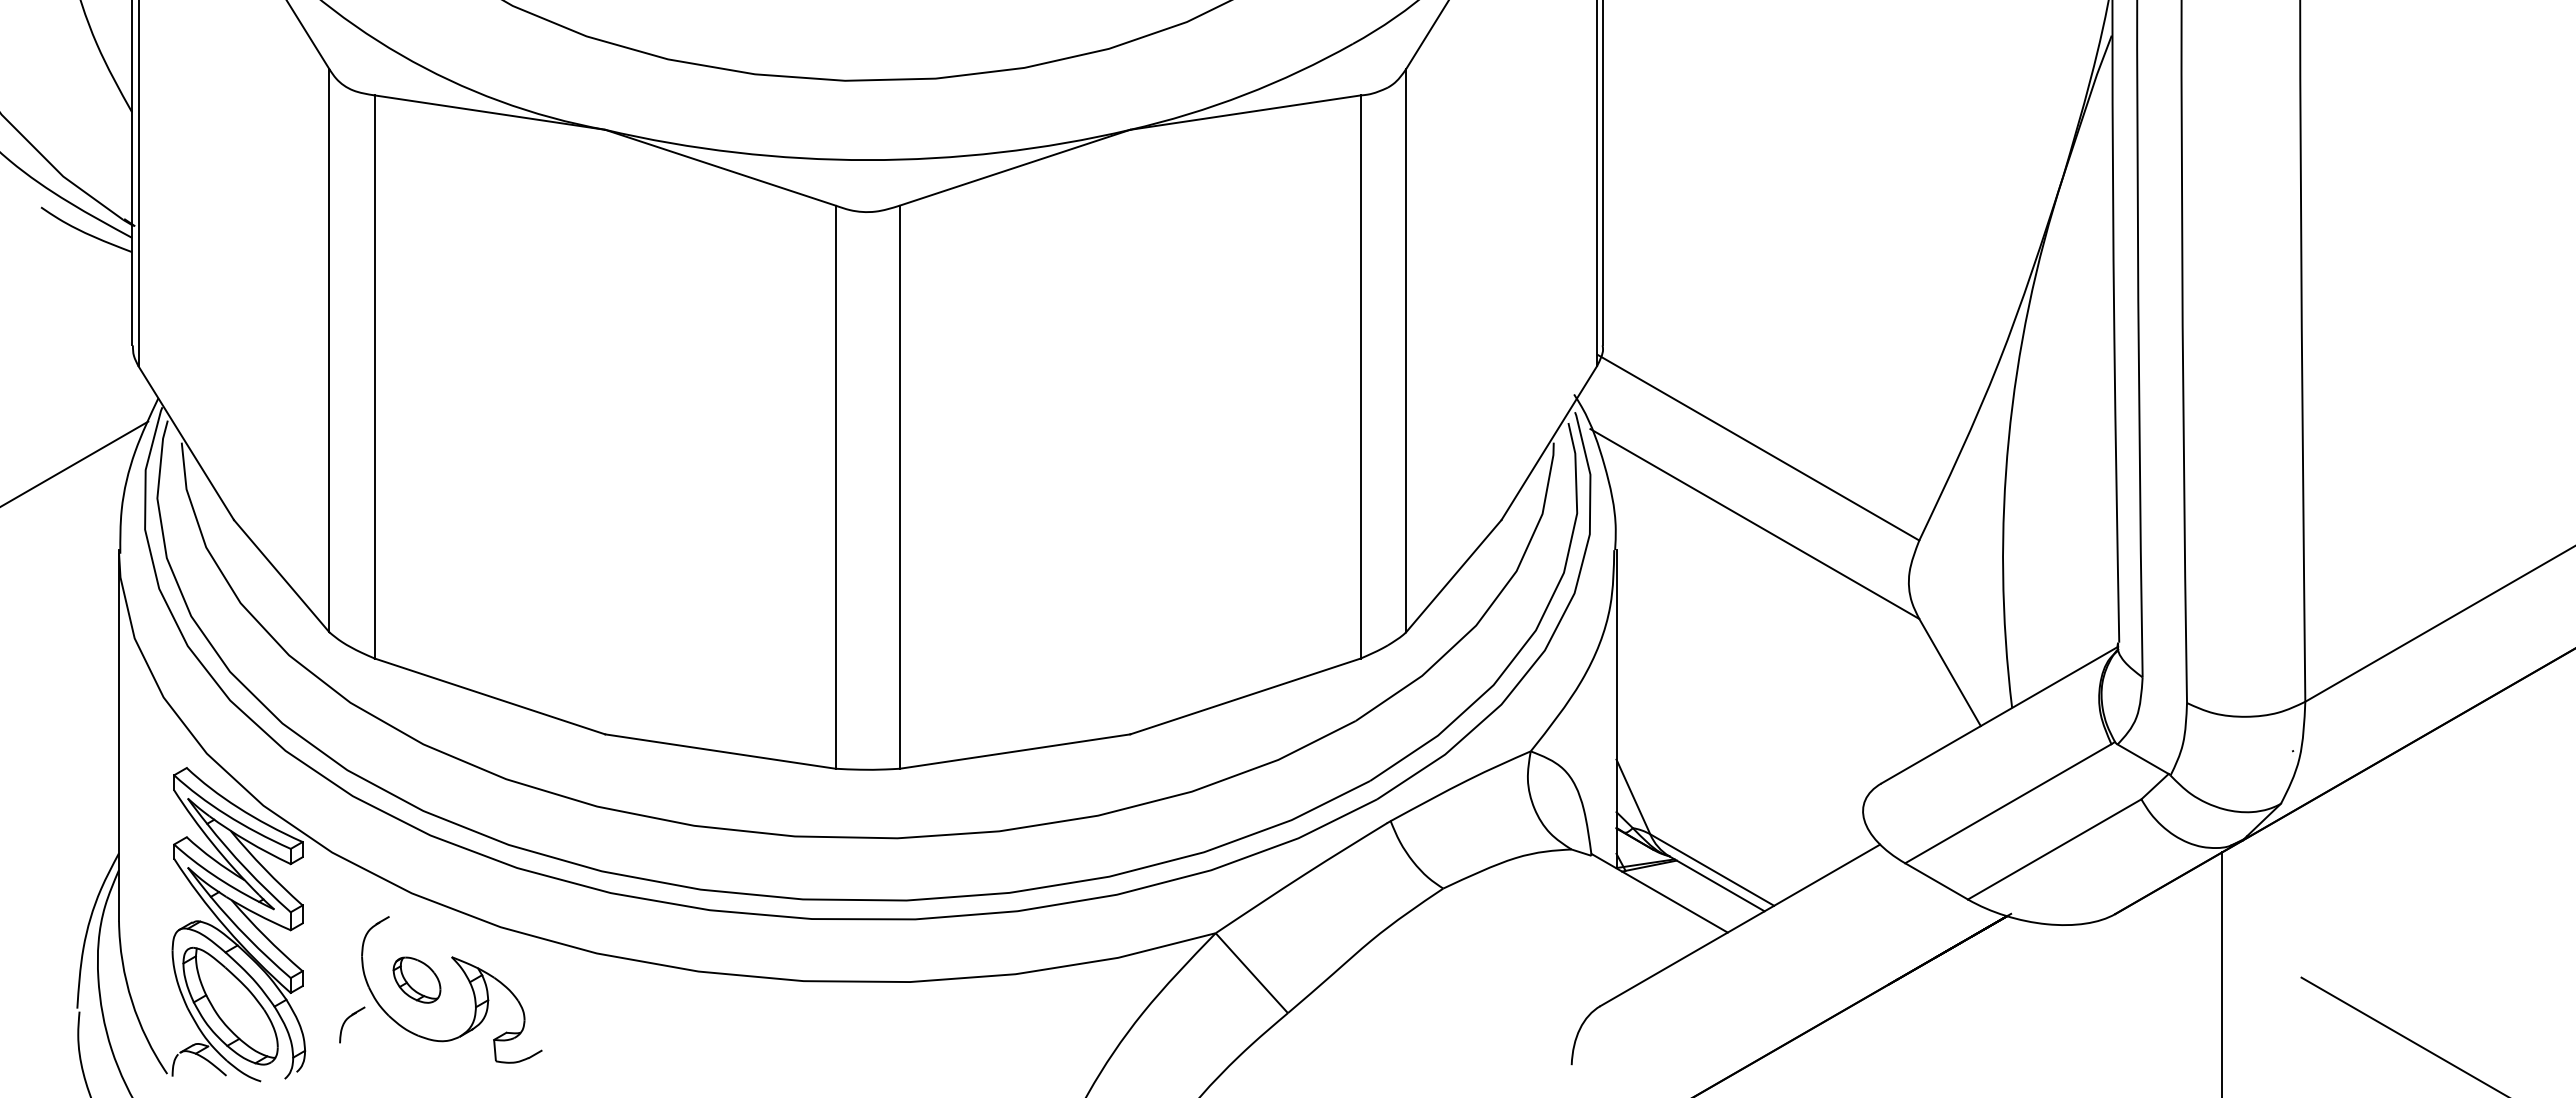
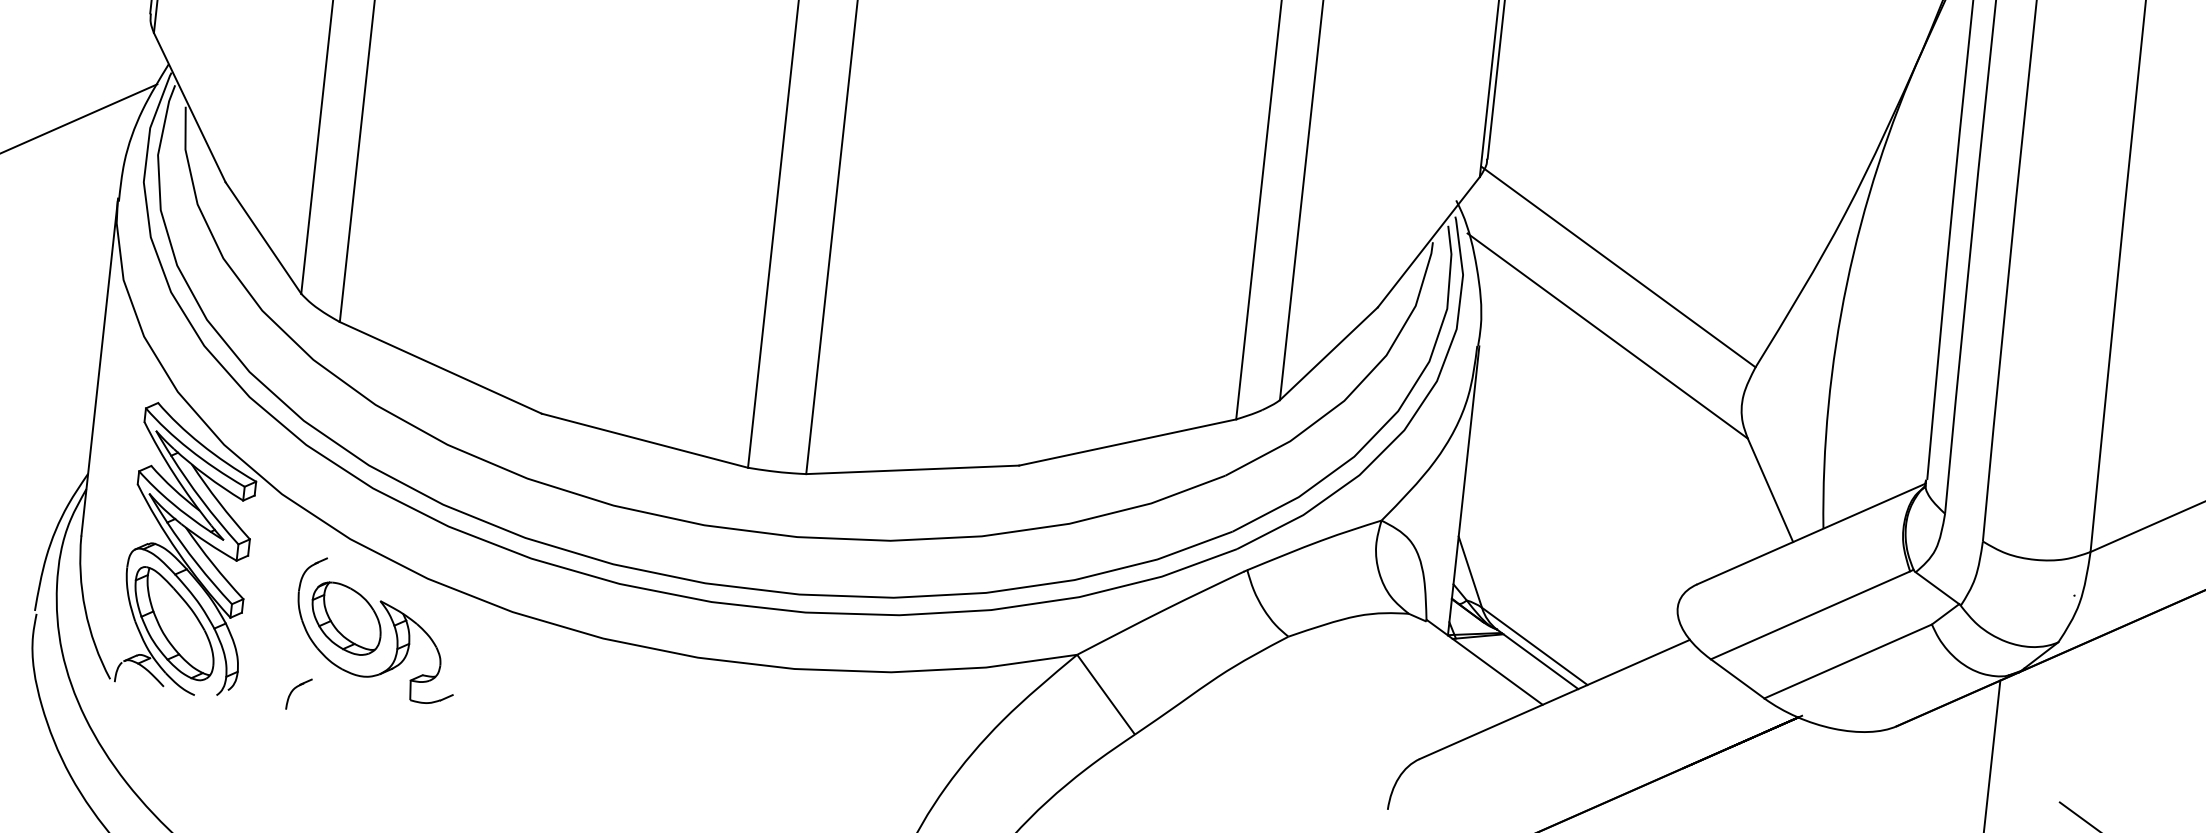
part: (416, 979) -> (346, 617), size x1.67
part: (348, 1019) -> (296, 688), moved

